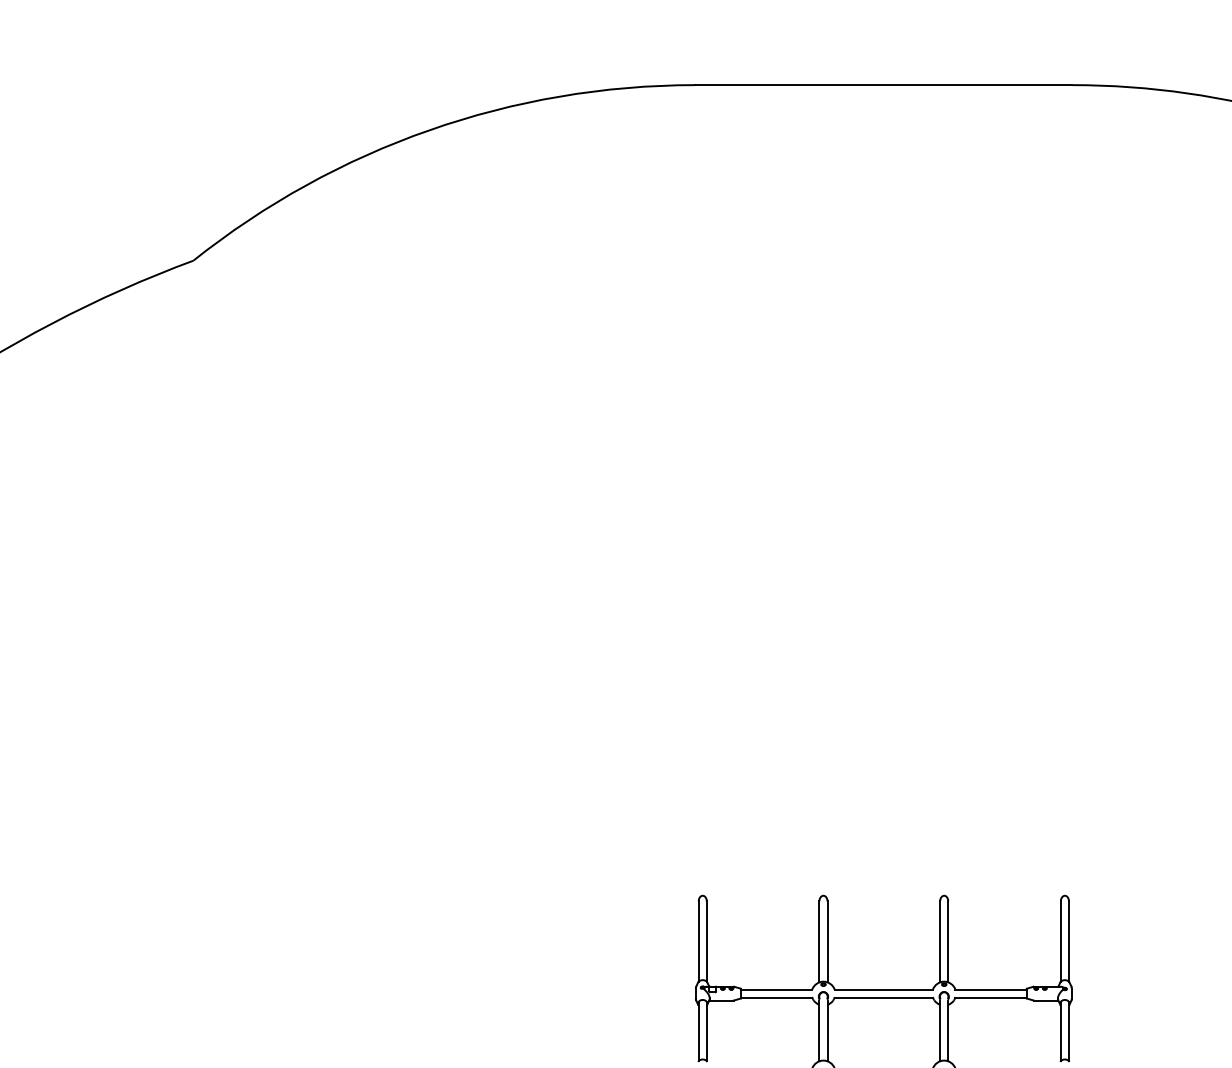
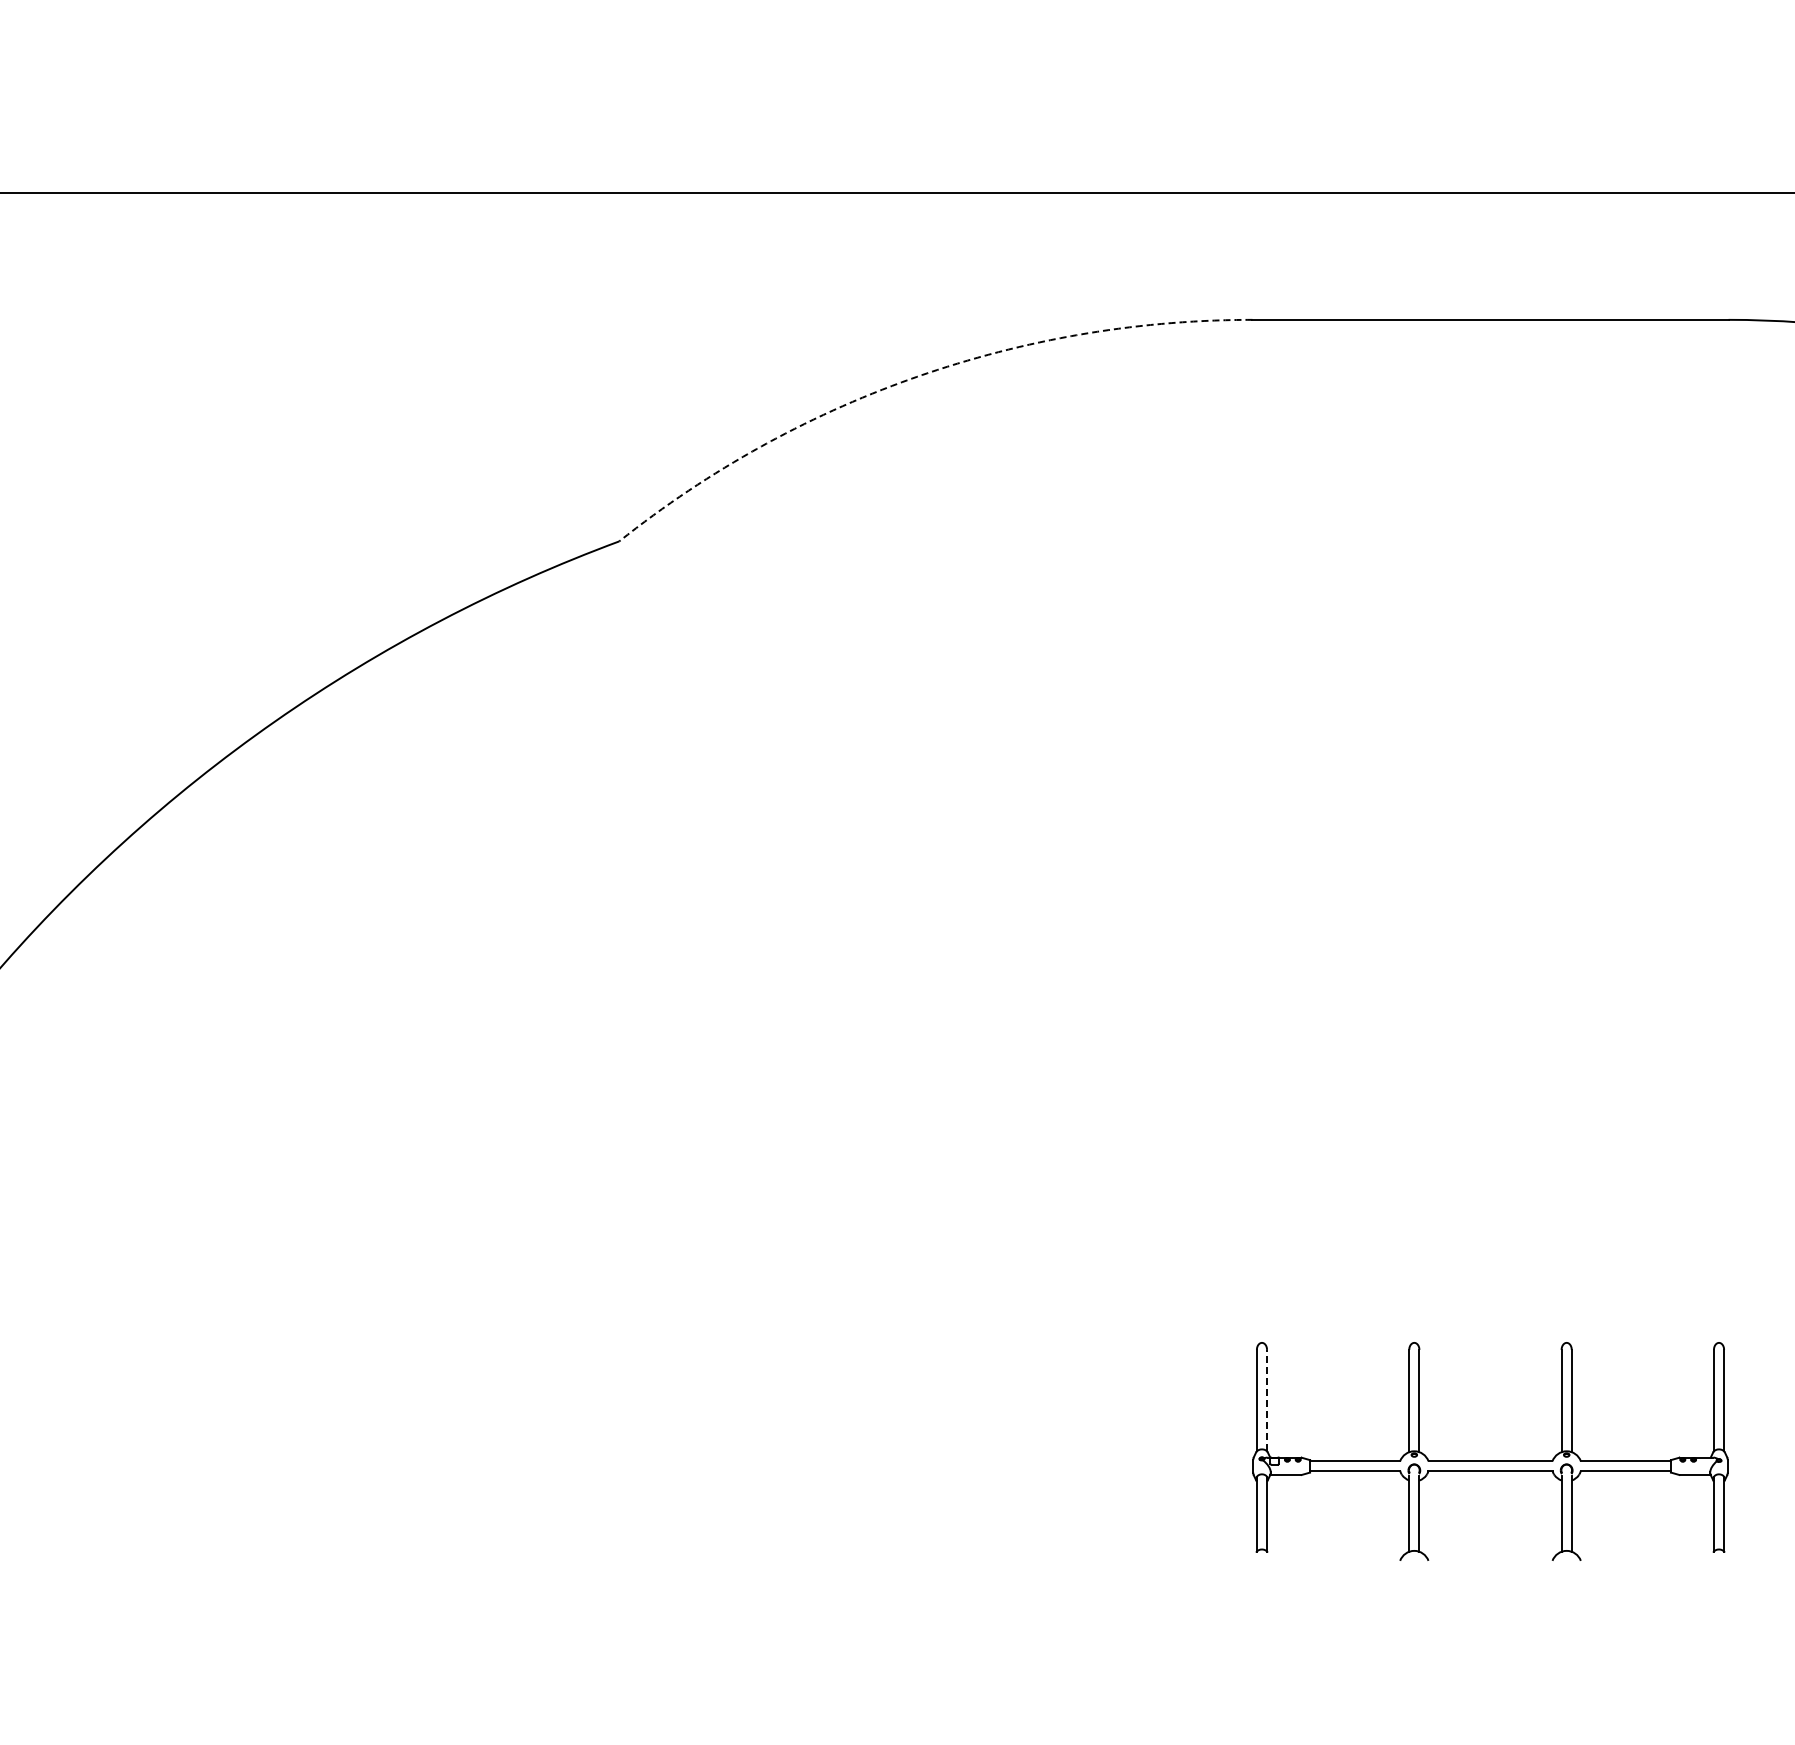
arc: (429, 130) -> (917, 376), solid -> dashed
line: (707, 941) -> (1267, 1400), solid -> dashed

